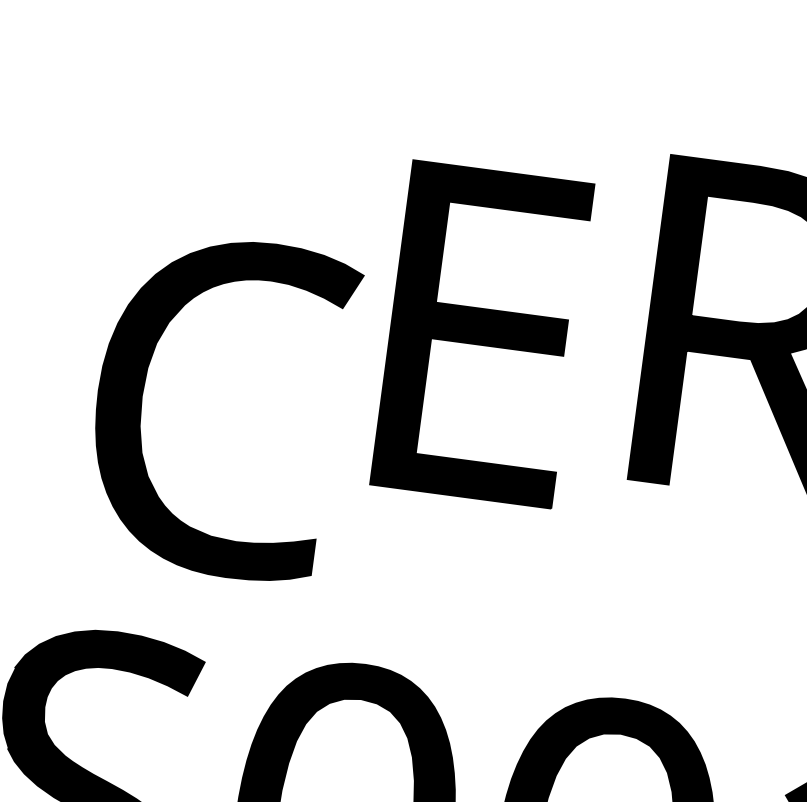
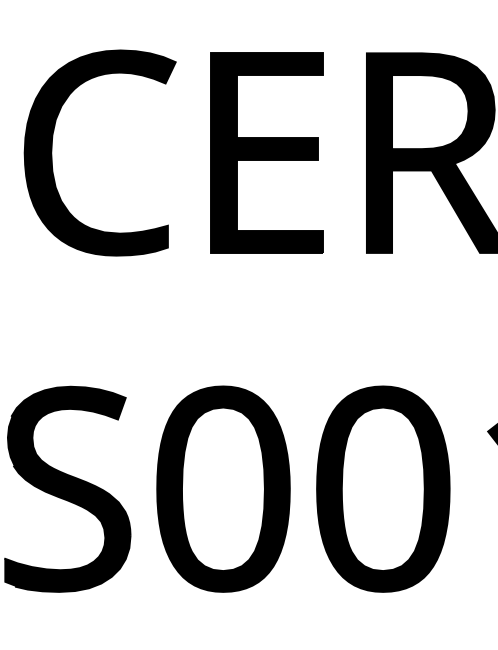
part: (481, 333) -> (266, 152), moved
part: (144, 395) -> (52, 152), moved

